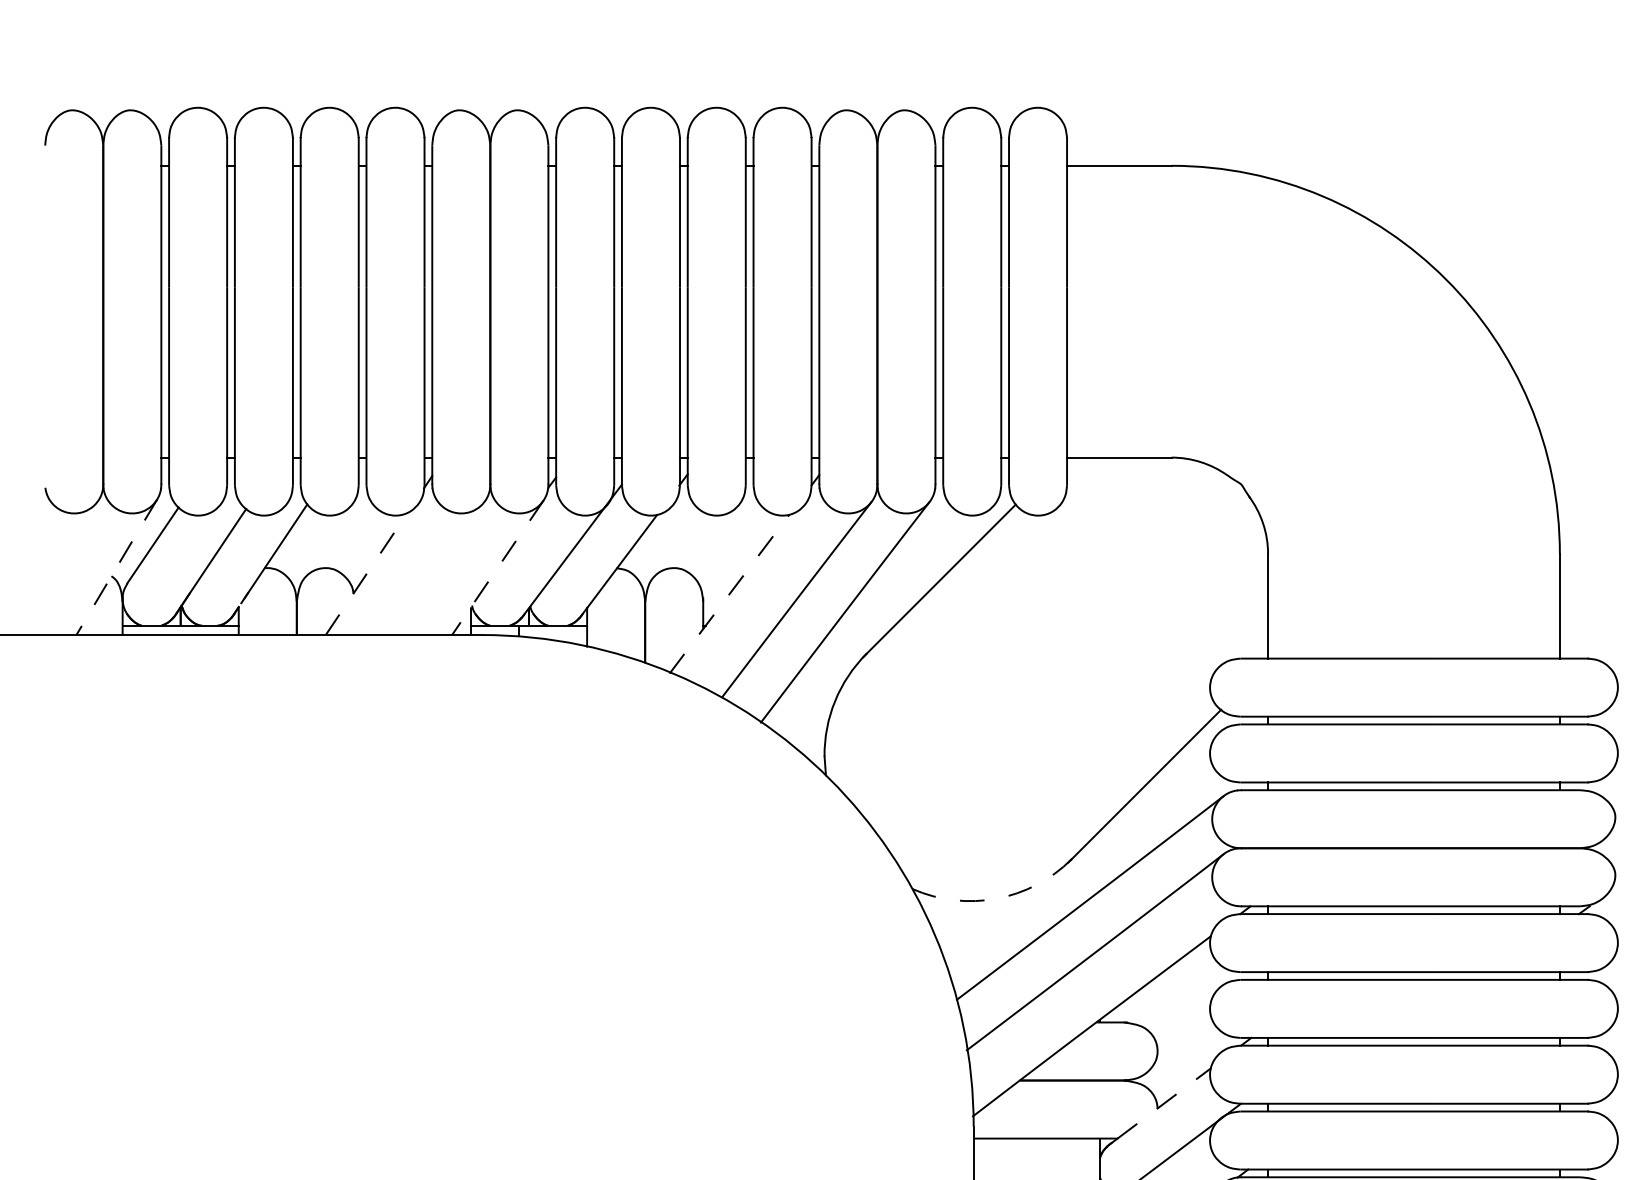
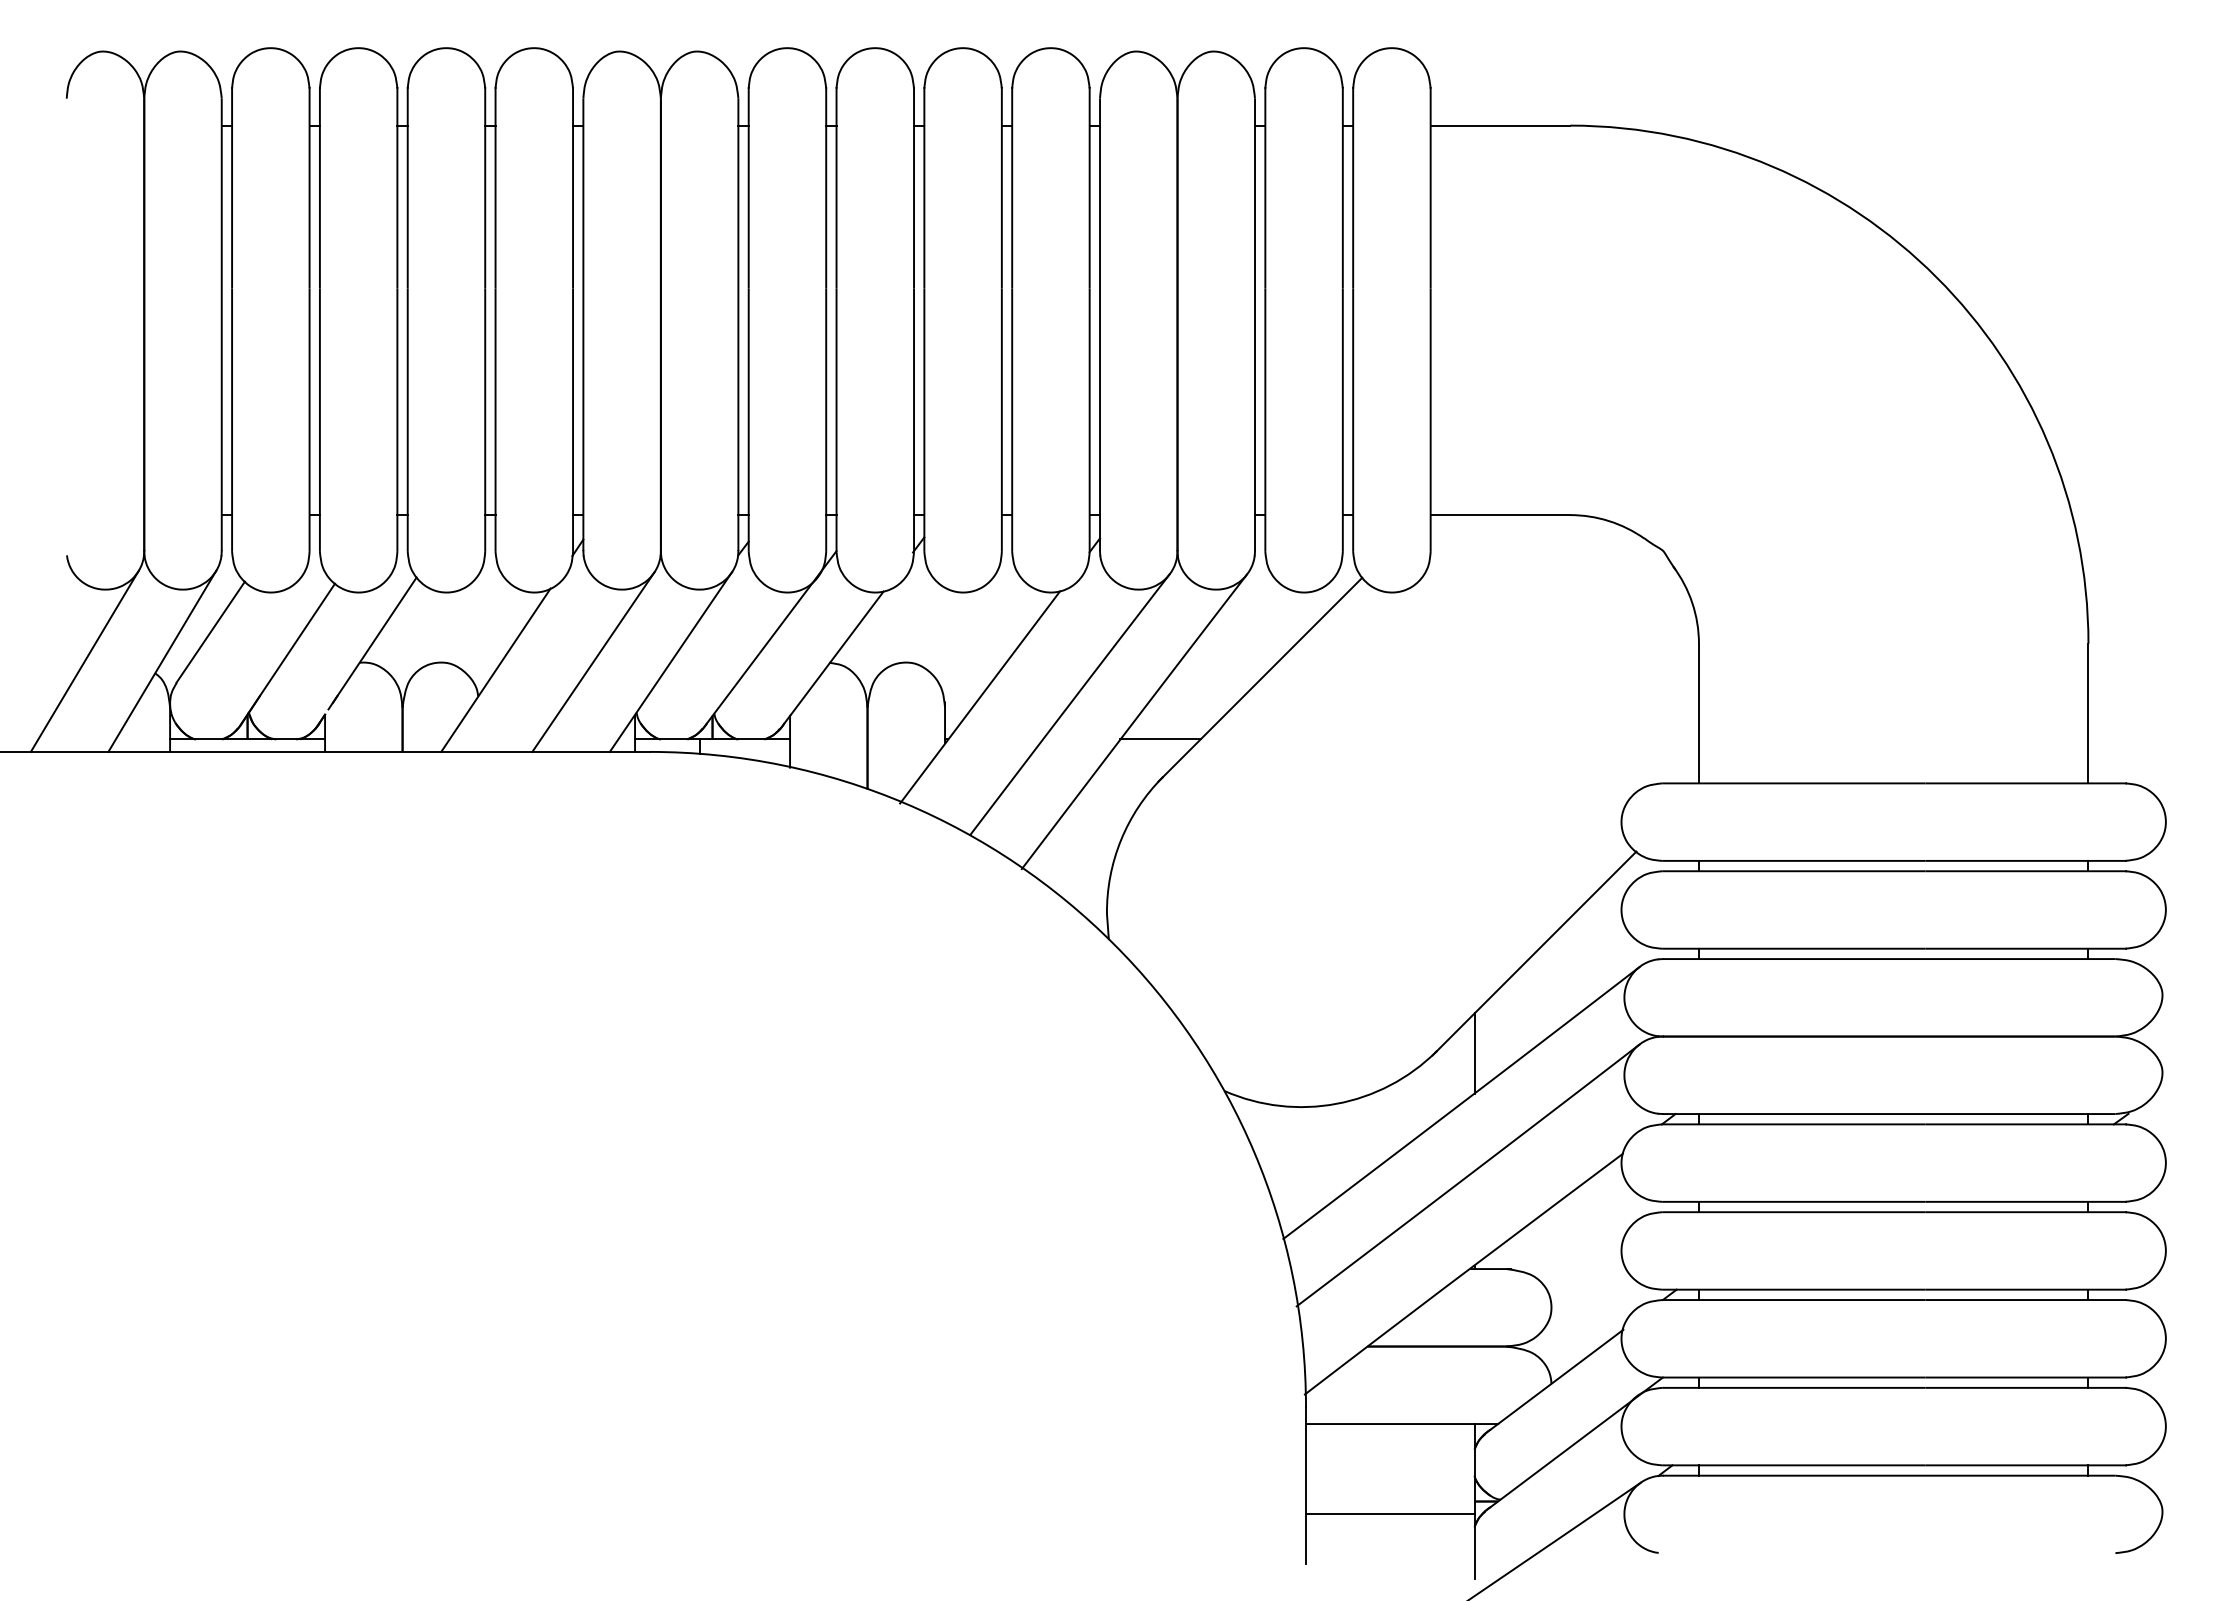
line: (58, 566) -> (84, 660), added
line: (116, 567) -> (162, 661), dashed -> solid
line: (439, 567) -> (593, 661), added
line: (497, 568) -> (670, 662), dashed -> solid
line: (367, 573) -> (496, 669), dashed -> solid
line: (729, 594) -> (980, 697), dashed -> solid
line: (864, 625) -> (1160, 739), added
line: (1099, 860) -> (1474, 1053), added
arc: (996, 898) -> (1336, 1103), dashed -> solid
line: (1165, 1102) -> (1561, 1376), dashed -> solid

